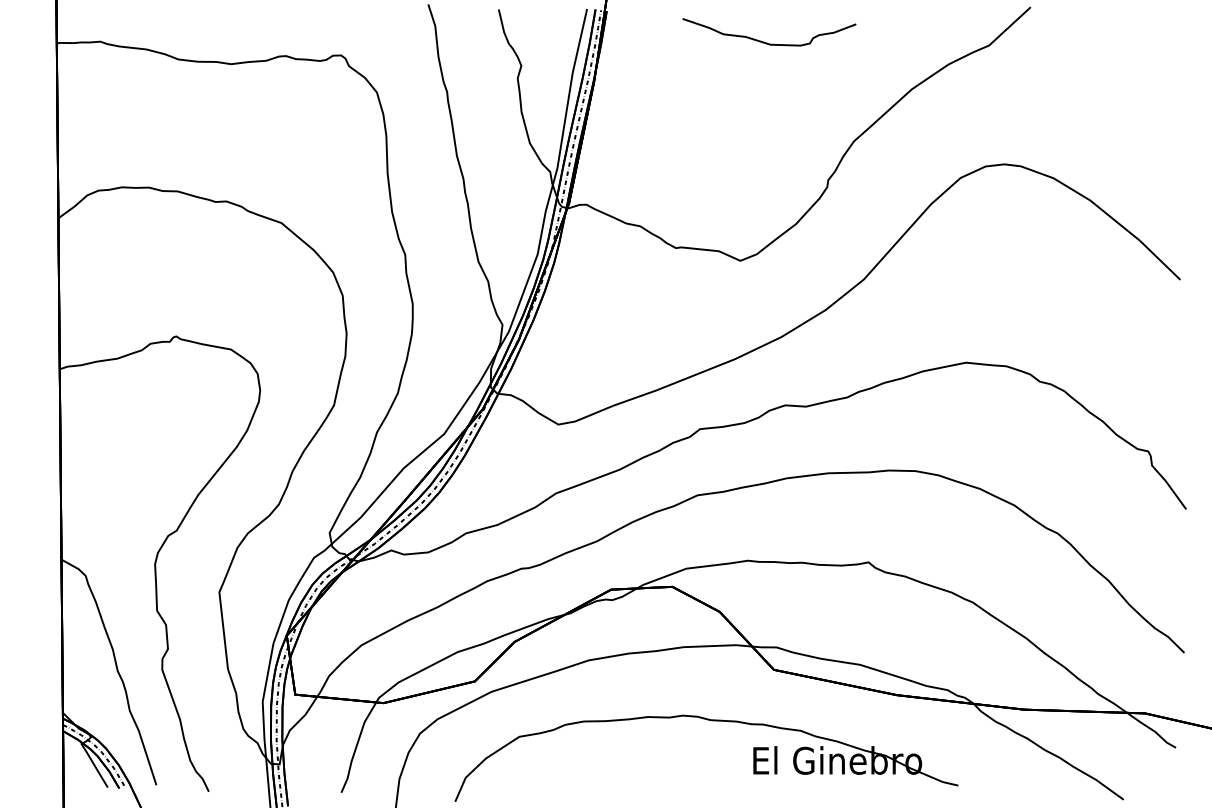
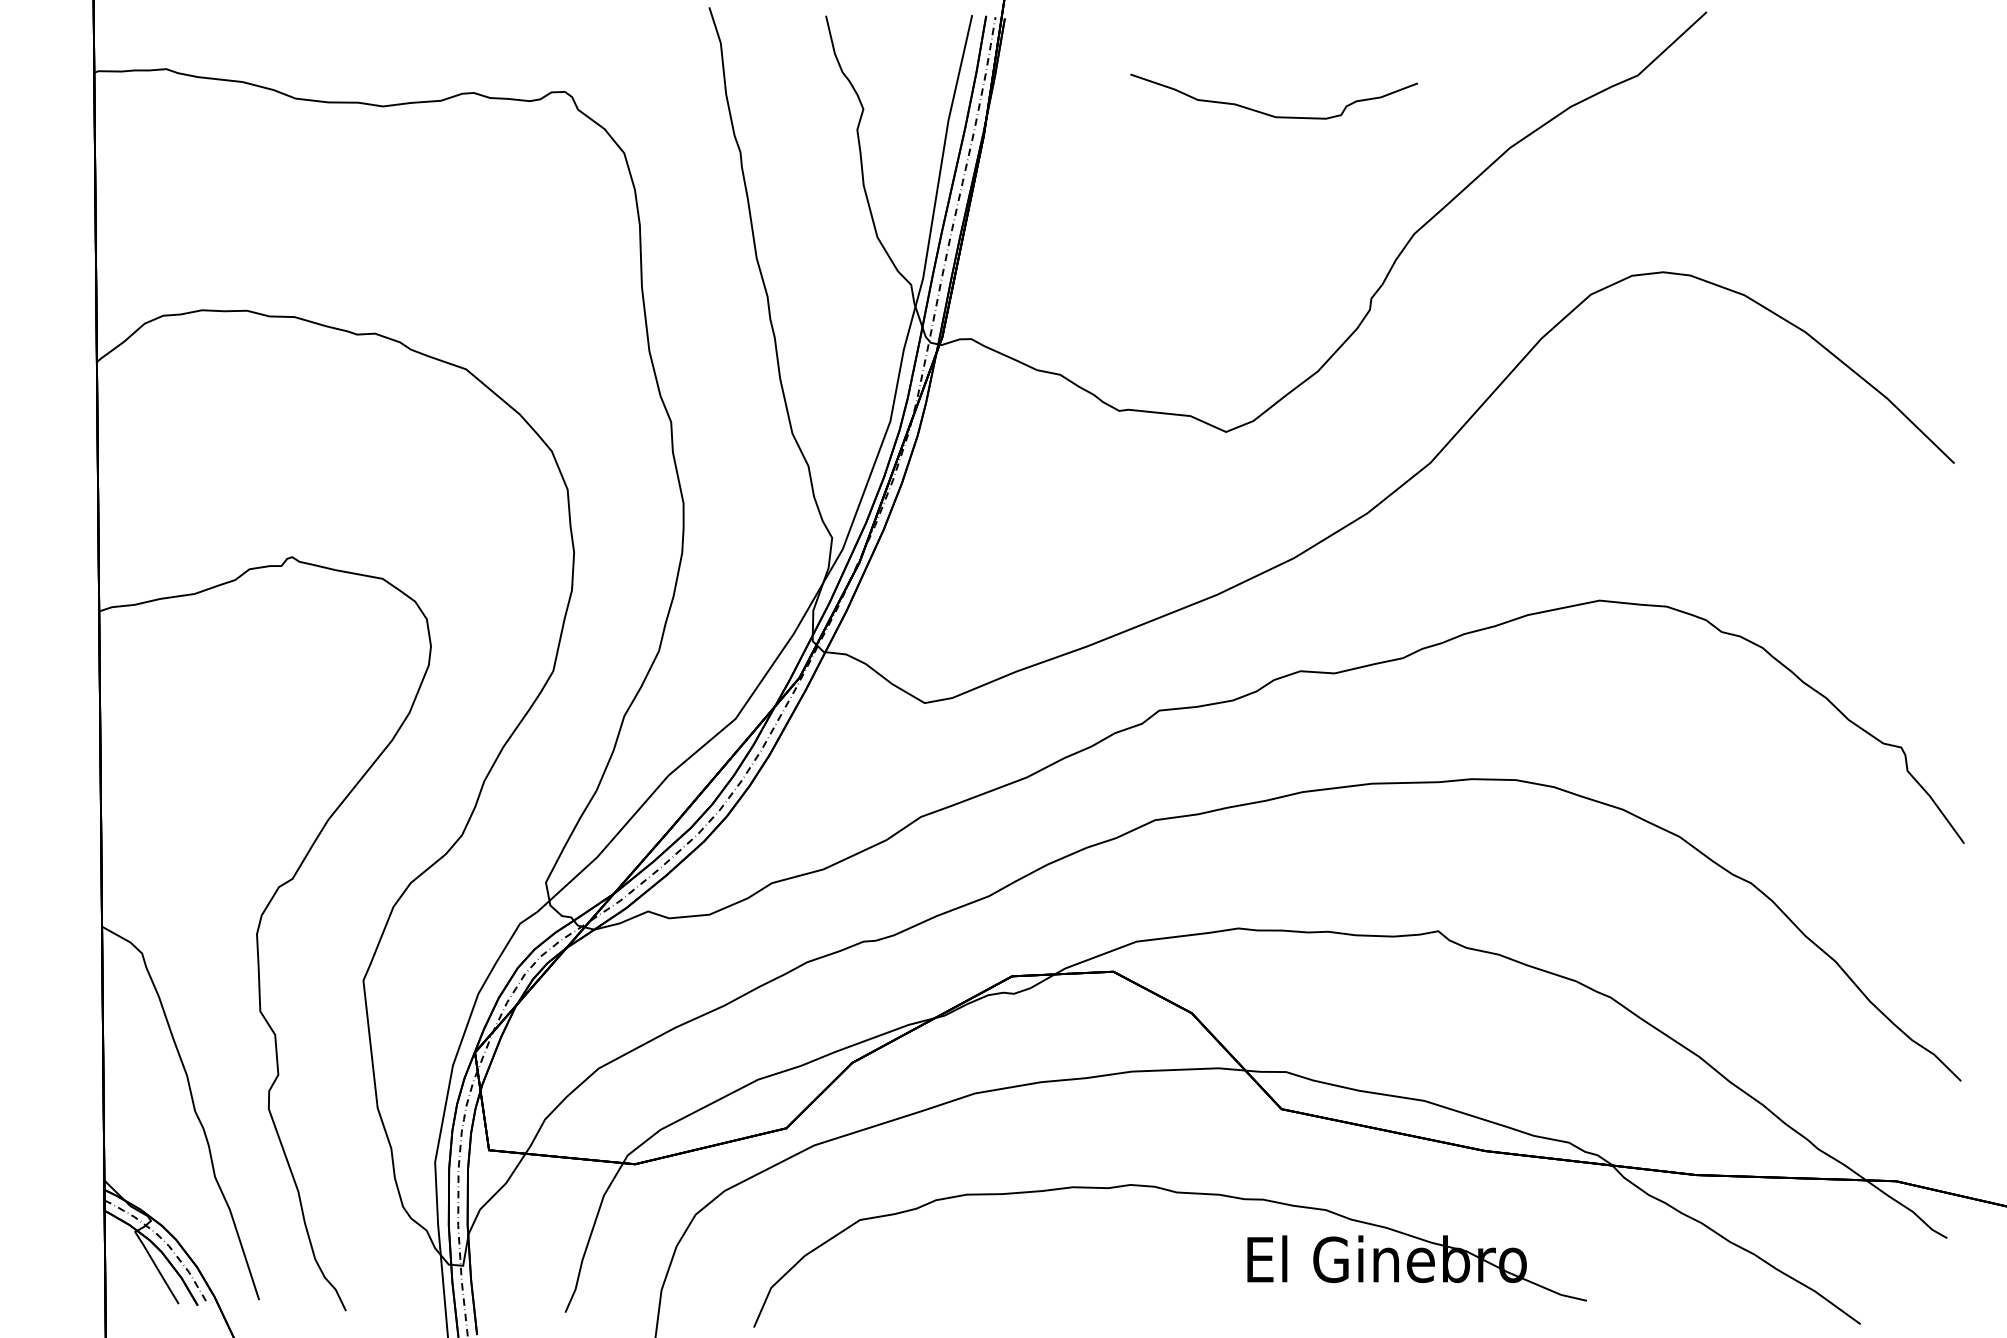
curve: (767, 42) -> (1270, 113), moved

